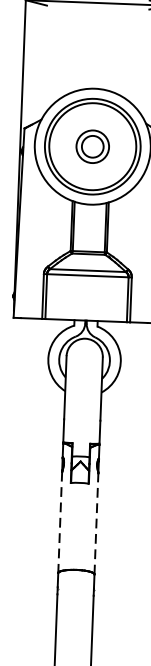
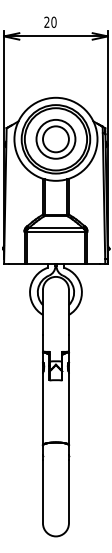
part: (92, 146) -> (55, 139), size x1.67
line: (60, 523) -> (43, 409), dashed -> solid
line: (95, 523) -> (68, 408), dashed -> solid

